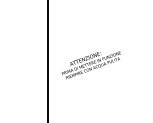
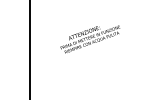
text: (90, 65) -> (89, 39), moved

